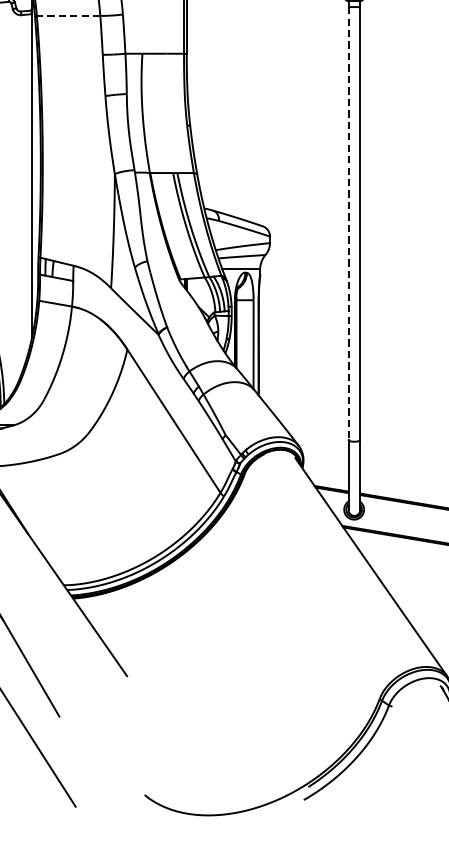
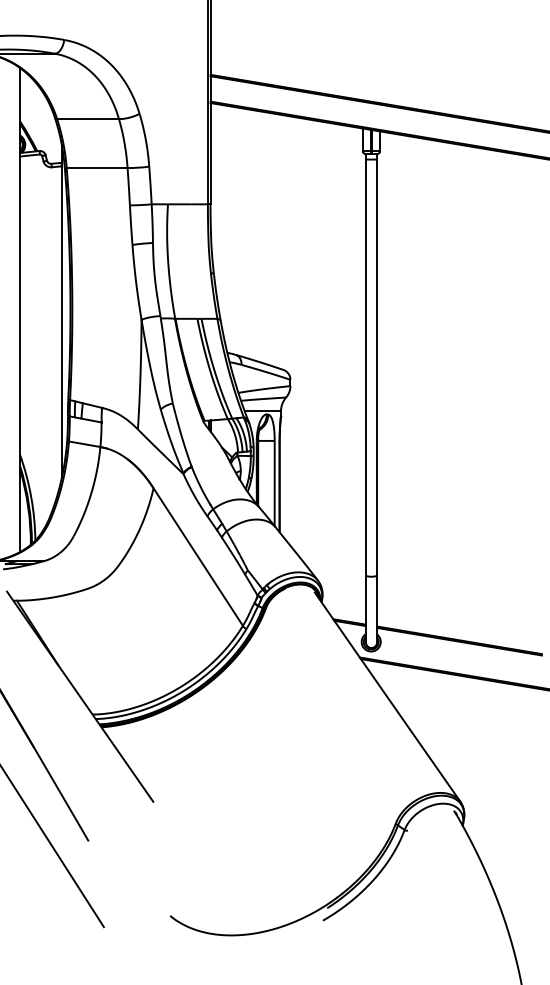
line: (67, 16) -> (96, 168), dashed -> solid
line: (348, 223) -> (365, 367), dashed -> solid

